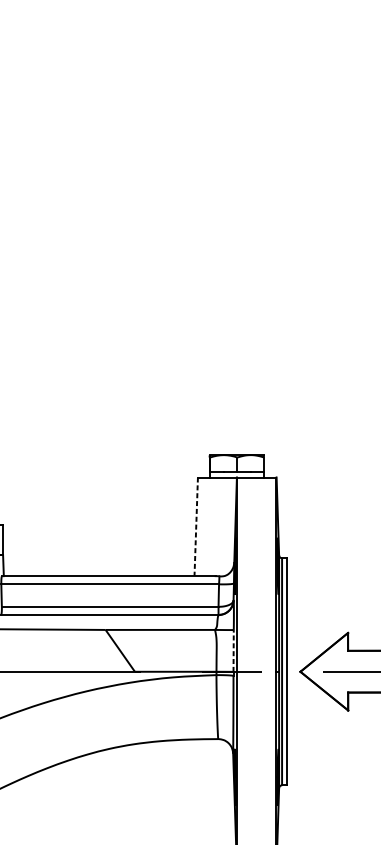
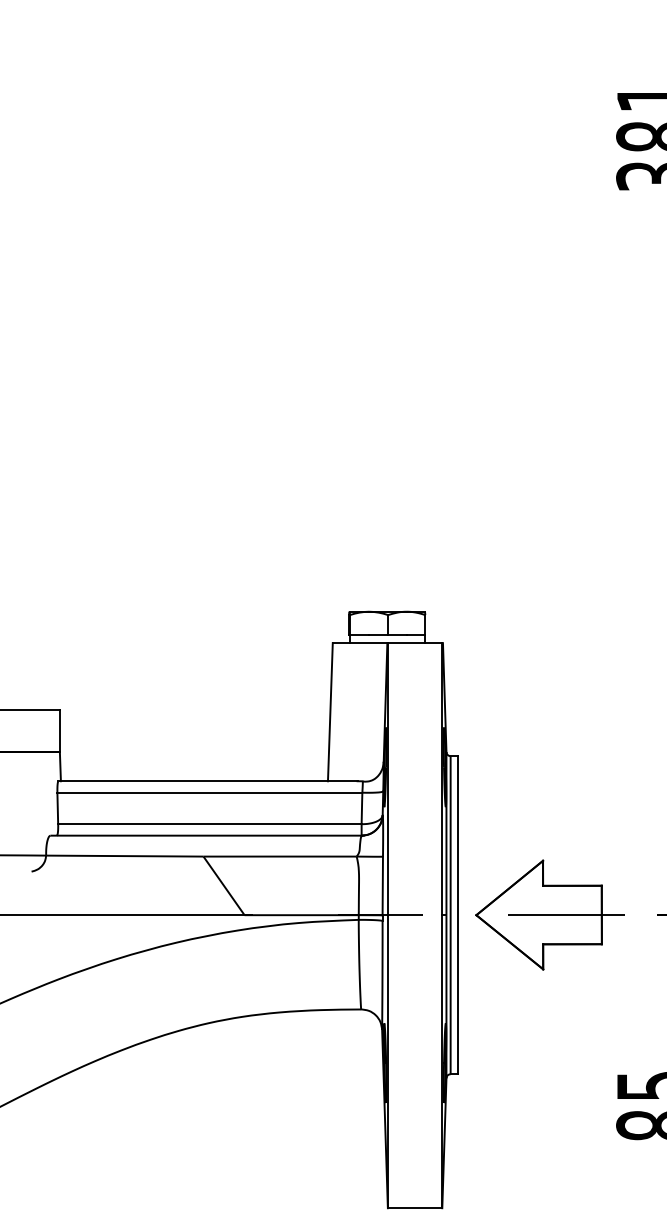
line: (196, 527) -> (330, 712), dashed -> solid
line: (233, 650) -> (382, 885), dashed -> solid

